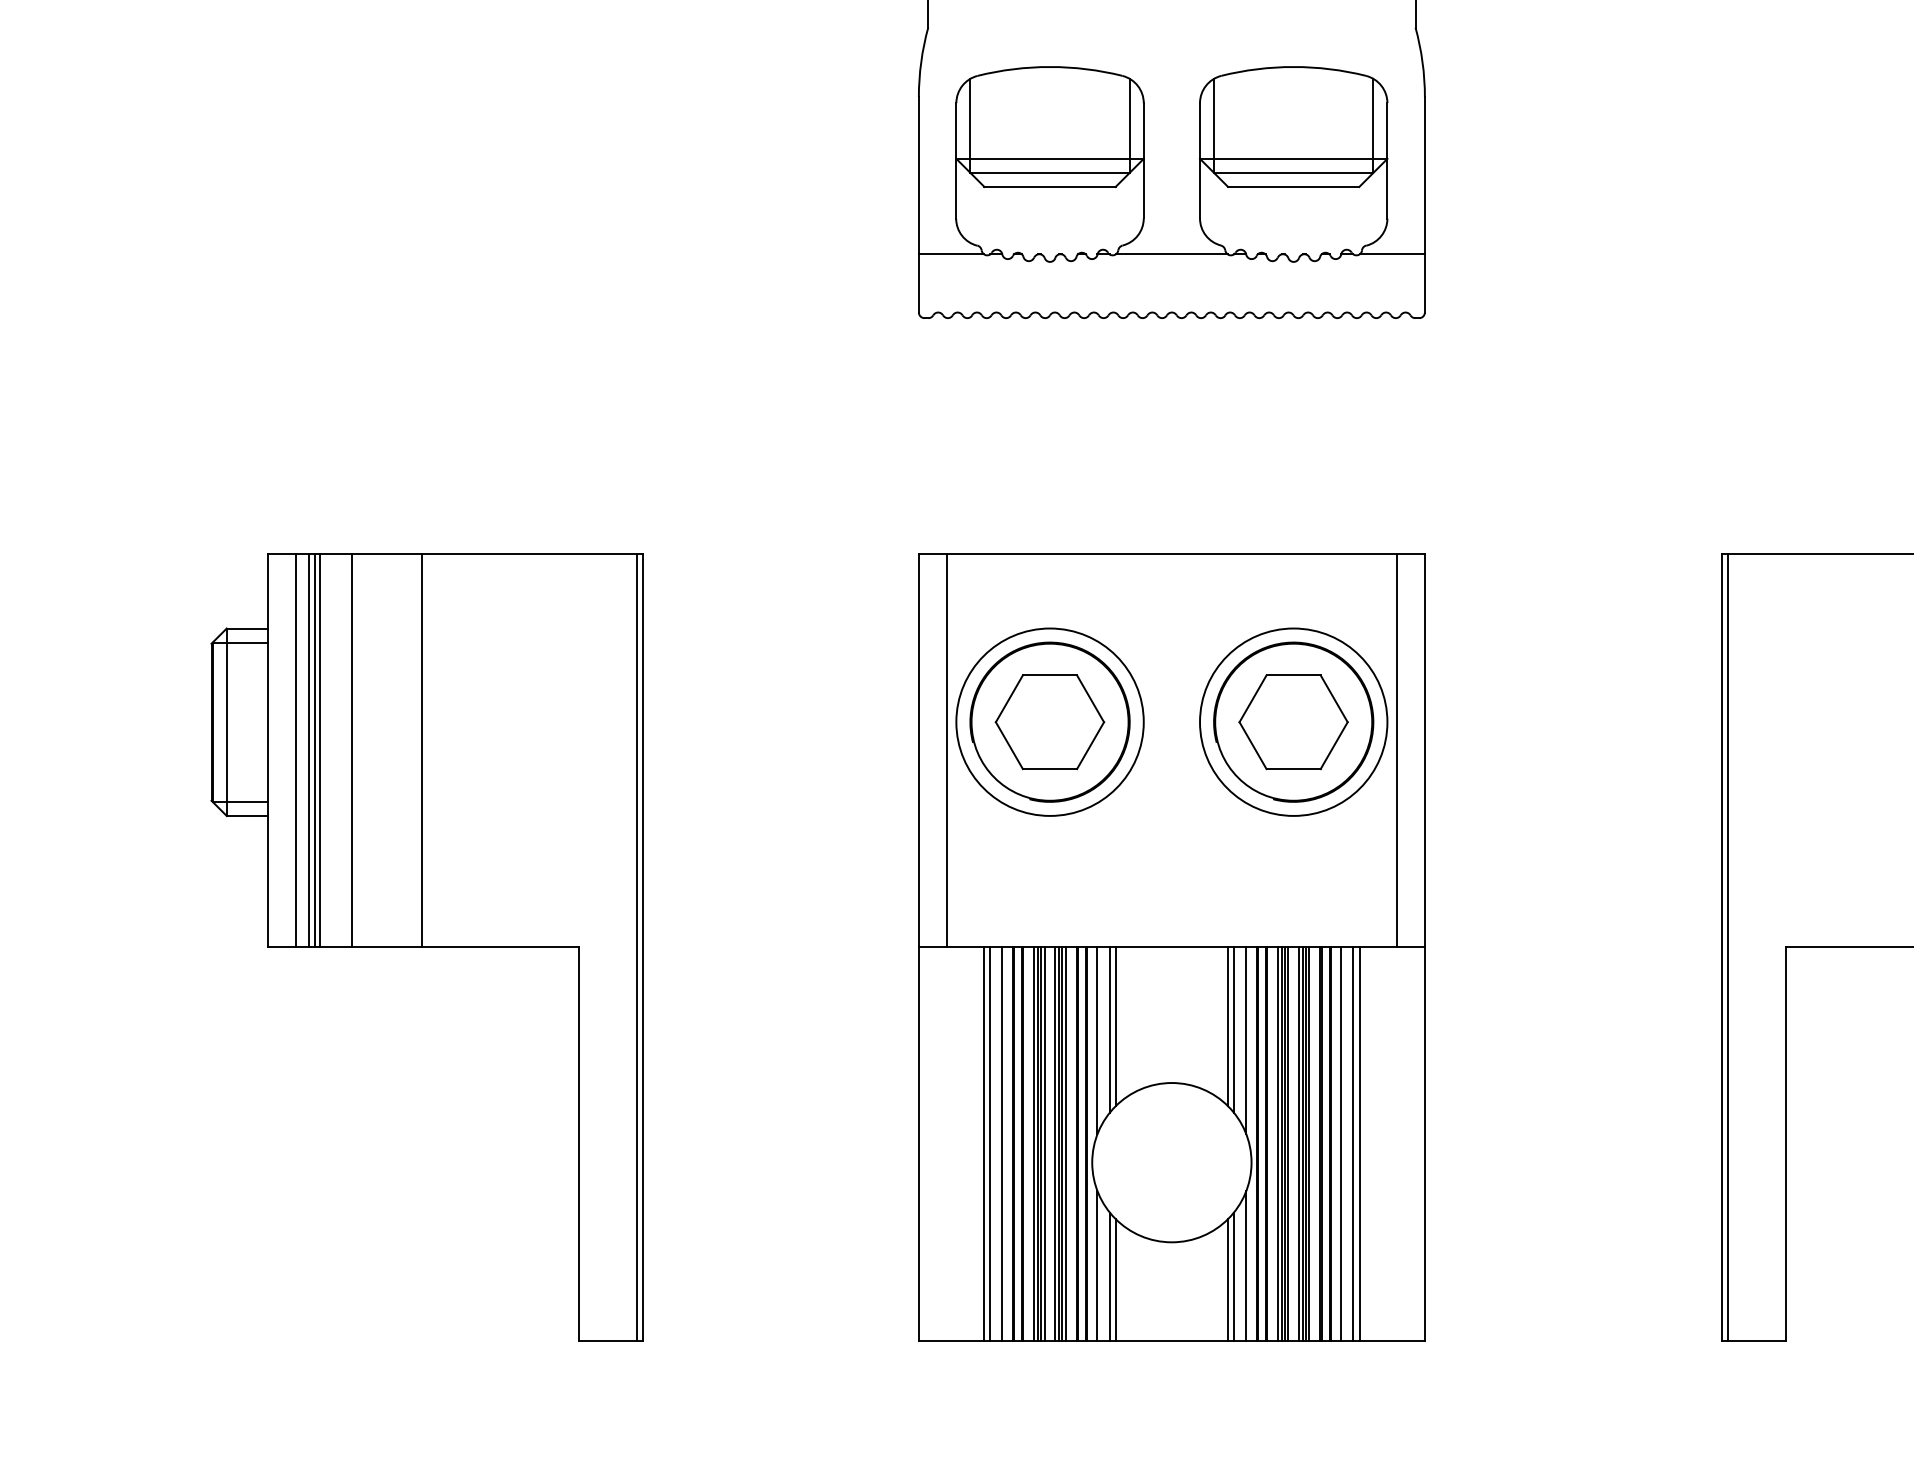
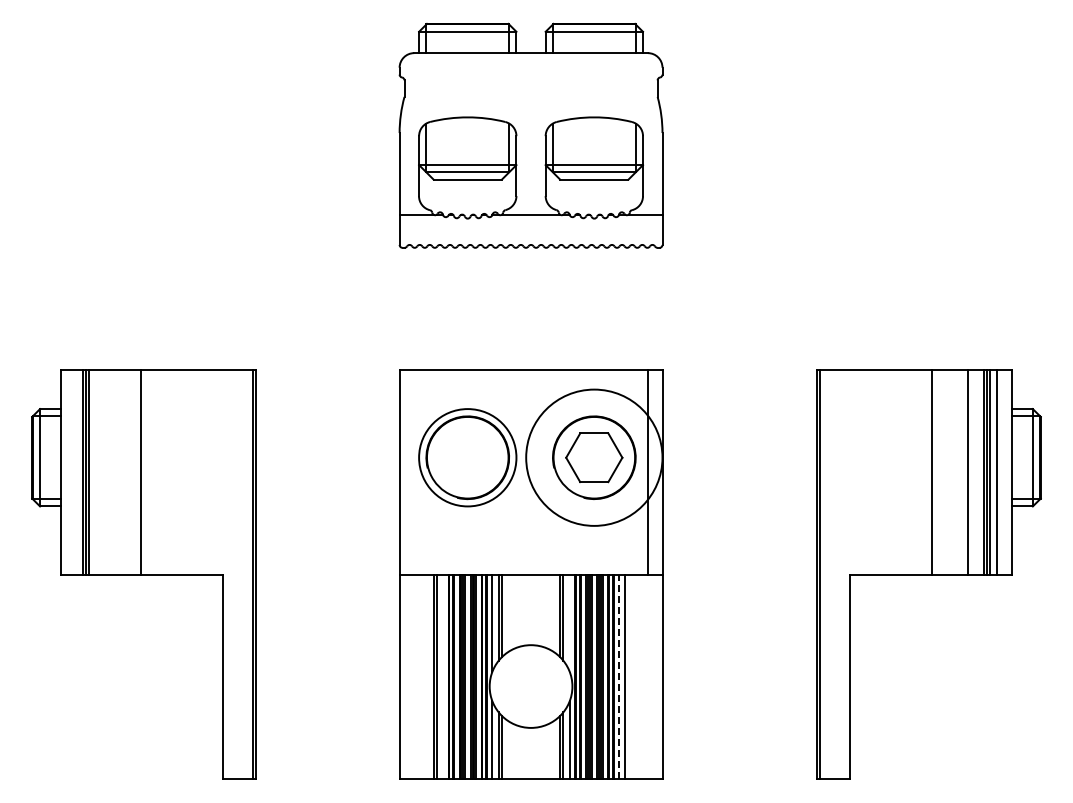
part: (1049, 721) -> (467, 457), removed
circle: (1294, 721) -> (594, 457), size x1.4
line: (296, 750) -> (76, 472), removed
line: (352, 750) -> (105, 472), removed
line: (947, 750) -> (414, 472), removed
line: (1245, 1039) -> (569, 622), removed
line: (1003, 1143) -> (443, 676), removed
line: (1340, 1143) -> (618, 676), solid -> dashed
line: (1359, 1143) -> (628, 676), removed

